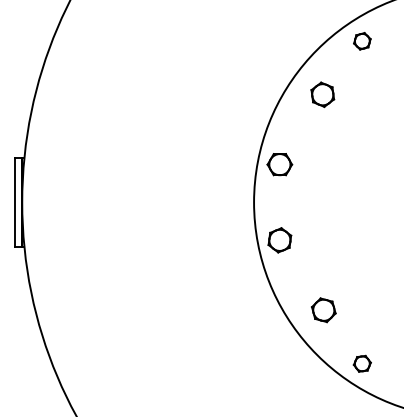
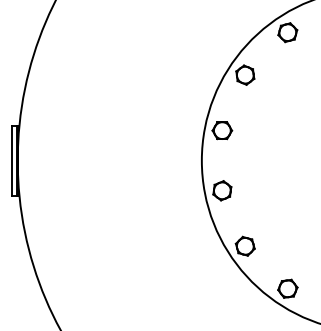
part: (362, 41) -> (287, 32), size x1.43
part: (322, 94) -> (245, 74), moved
part: (323, 310) -> (245, 246), moved
part: (362, 363) -> (287, 288), size x1.43

